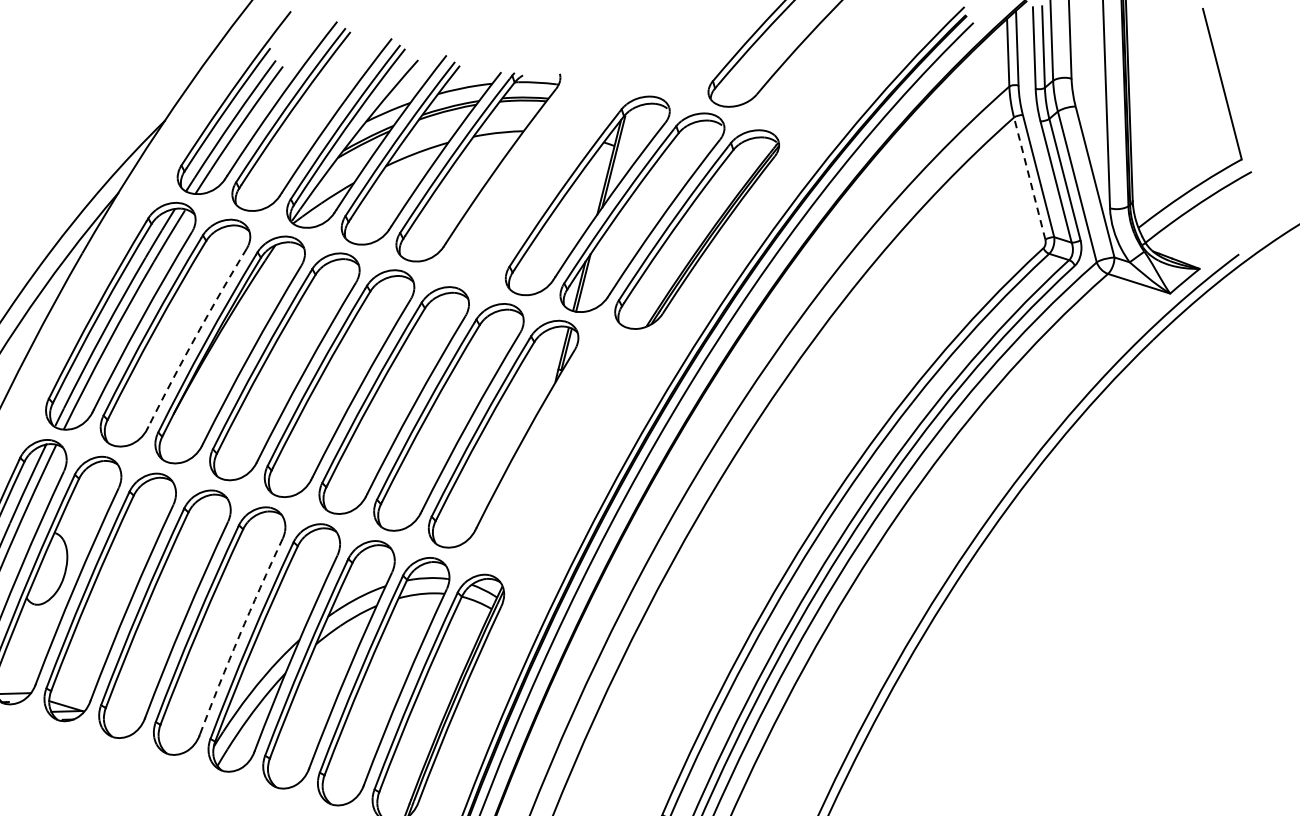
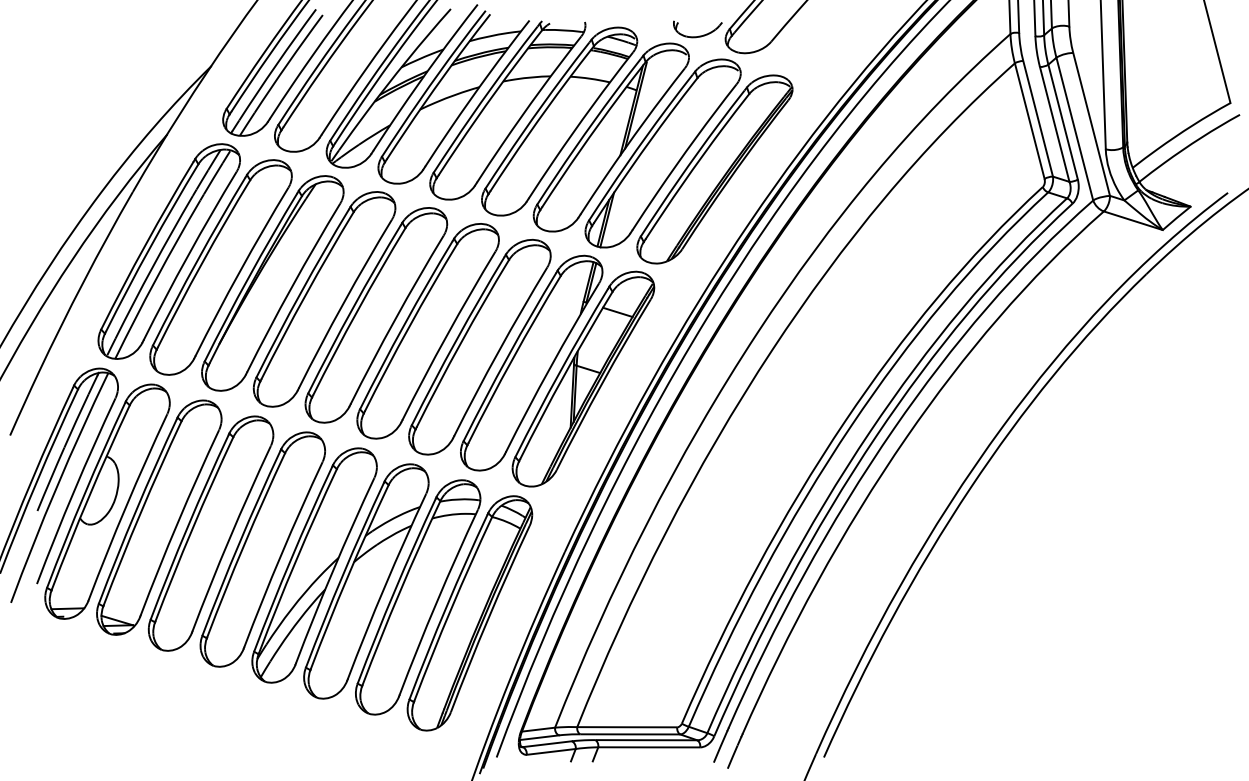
part: (680, 88) -> (699, 35), added
part: (532, 178) -> (559, 121), added
line: (1029, 178) -> (1029, 121), dashed -> solid
arc: (196, 337) -> (240, 271), dashed -> solid
part: (558, 450) -> (583, 378), added
arc: (239, 636) -> (281, 554), dashed -> solid

